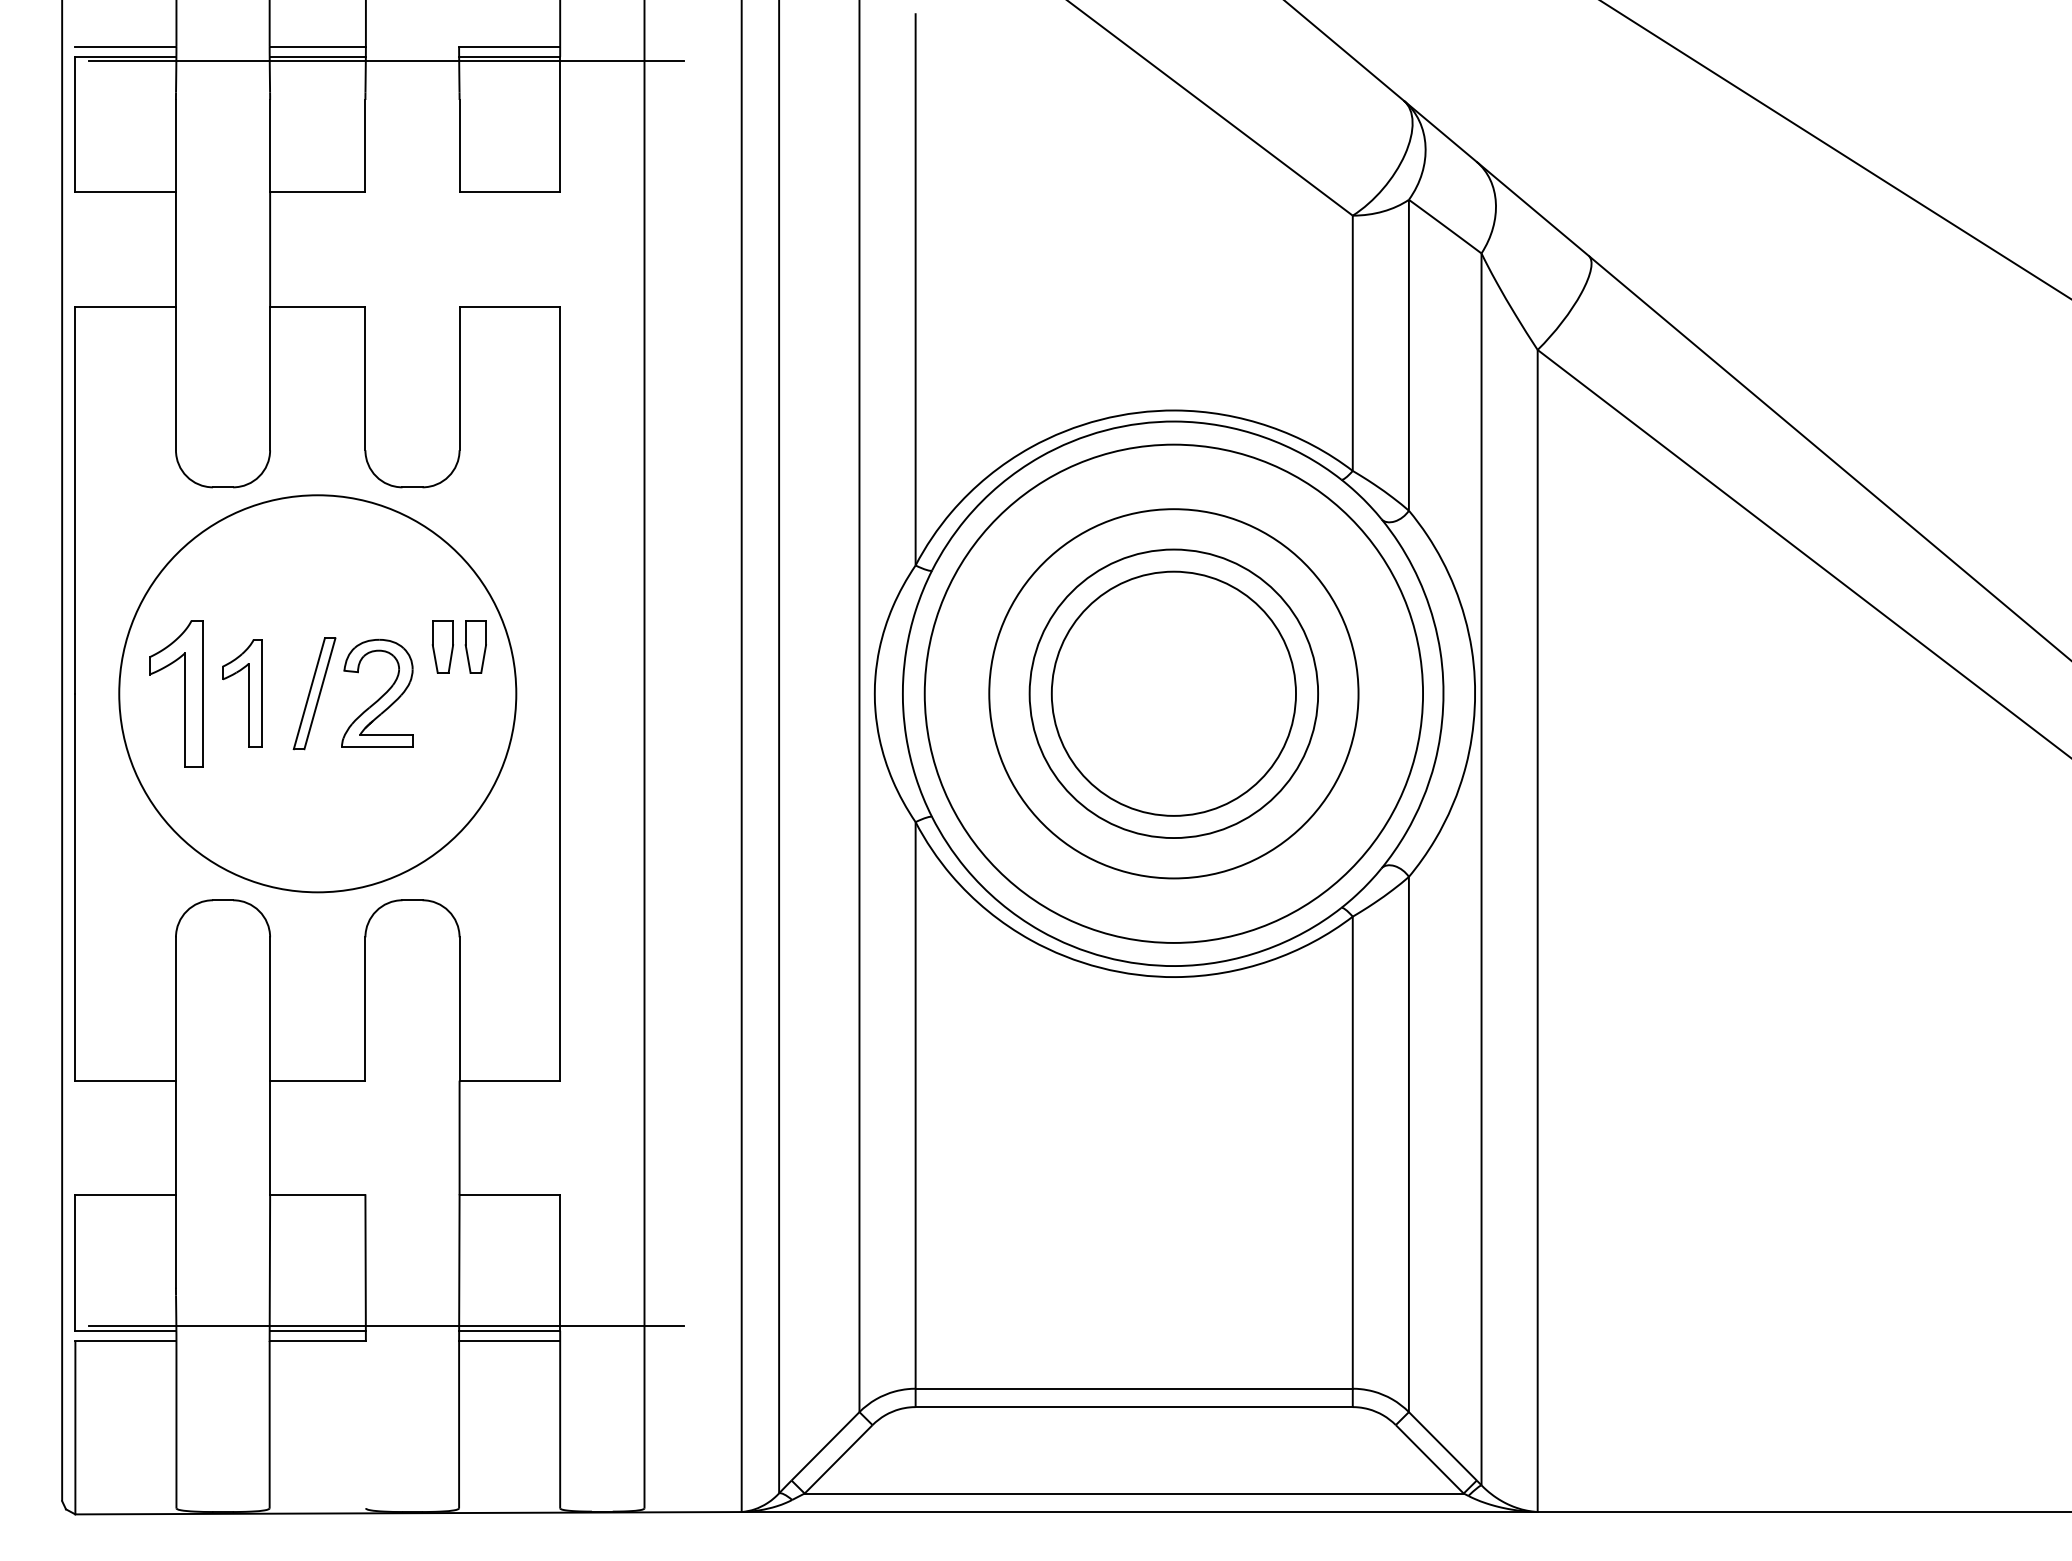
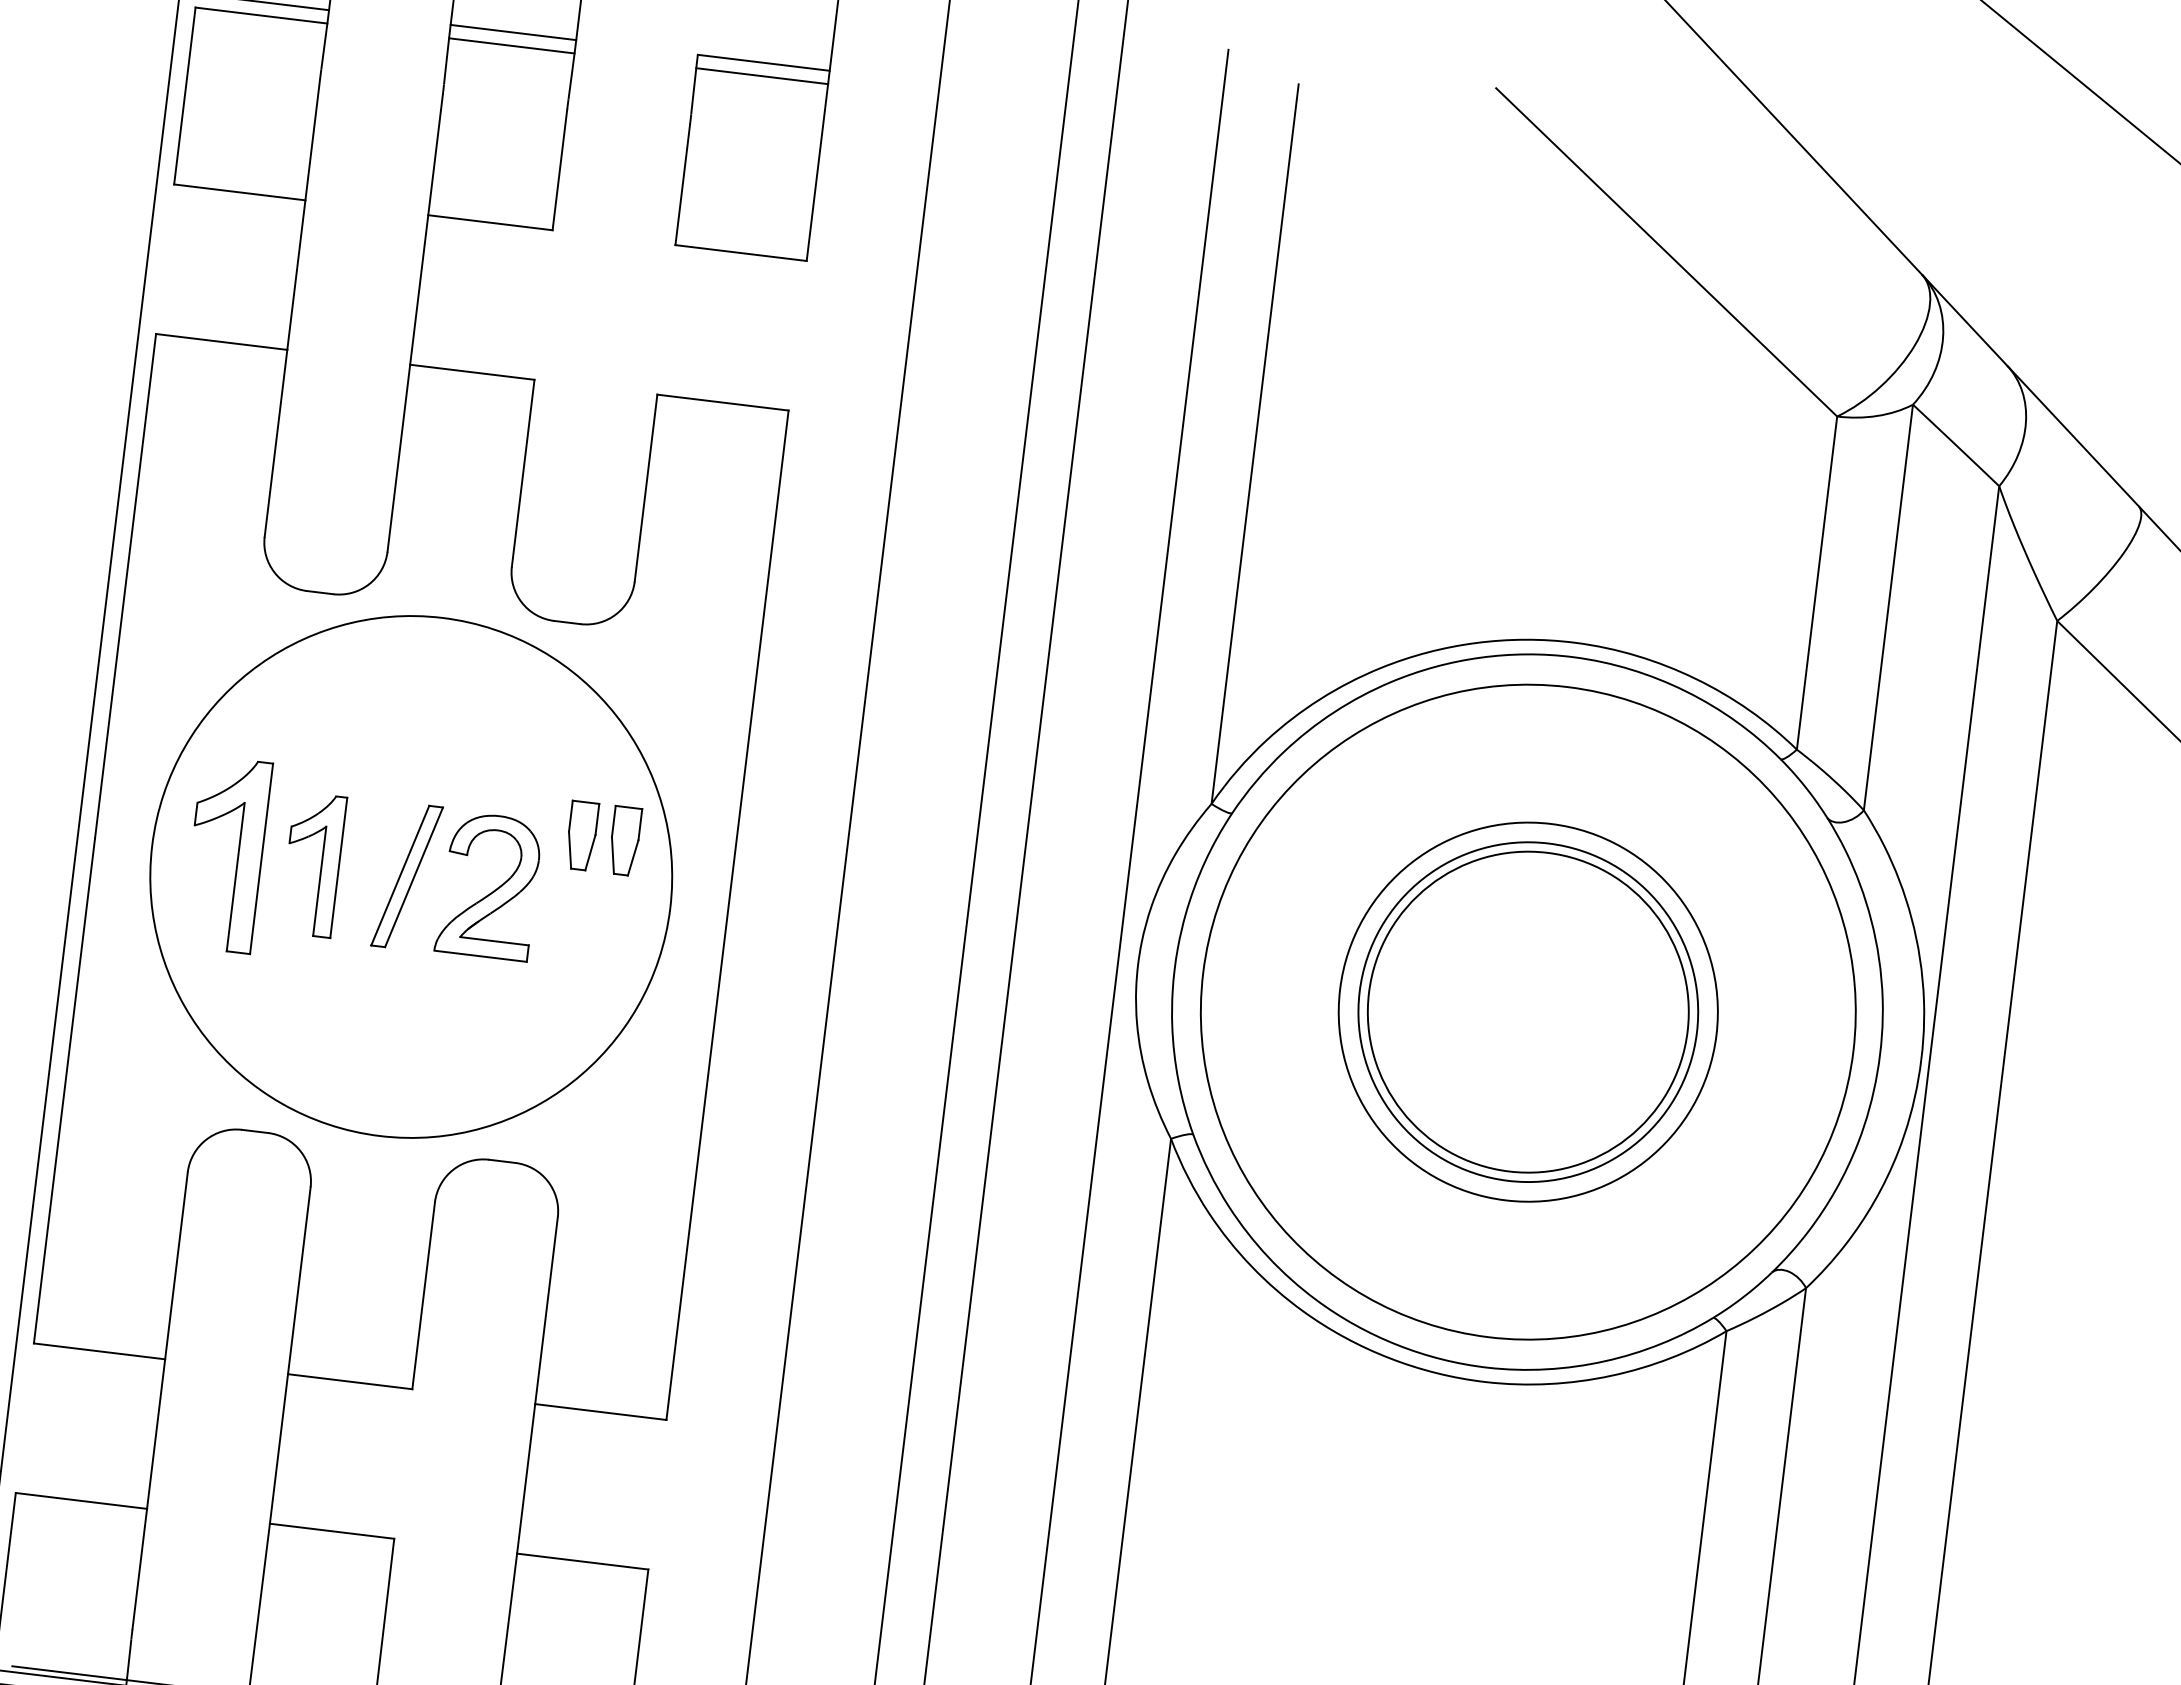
line: (386, 61) -> (600, 62), removed
circle: (1173, 693) -> (1527, 1011), size x0.7

